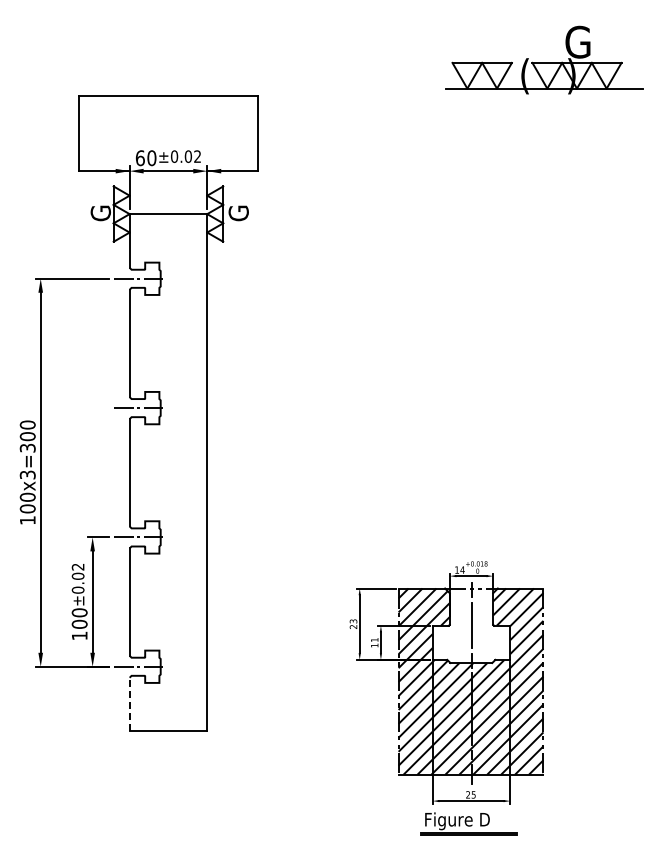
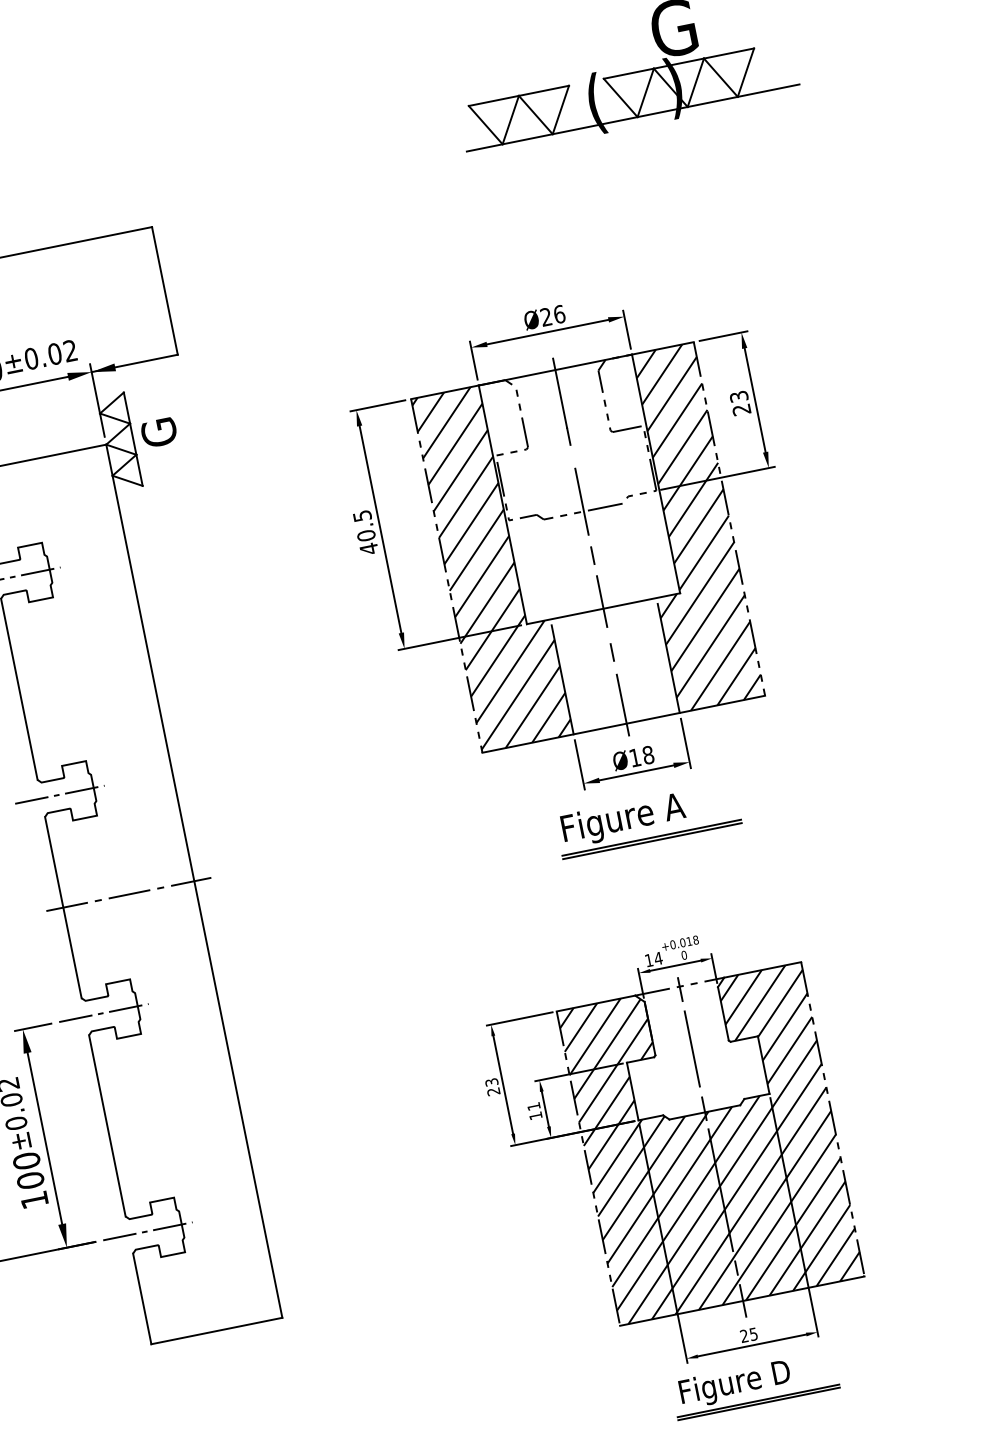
part: (462, 344) -> (581, 577), added
line: (168, 472) -> (128, 893), added
line: (129, 704) -> (141, 1298), dashed -> solid

